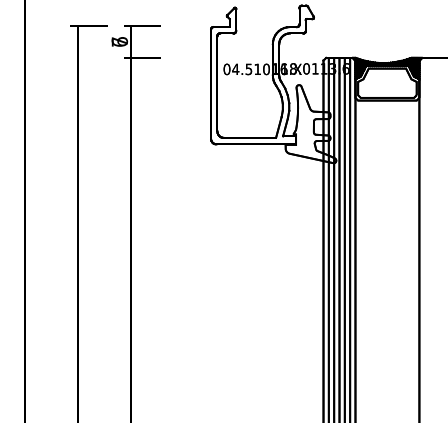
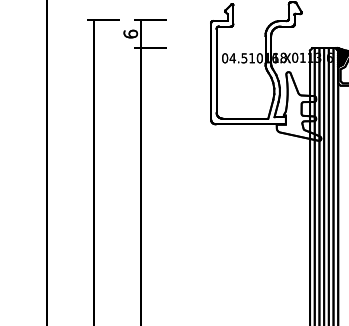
text: (119, 41) -> (130, 33), 7 -> 6

